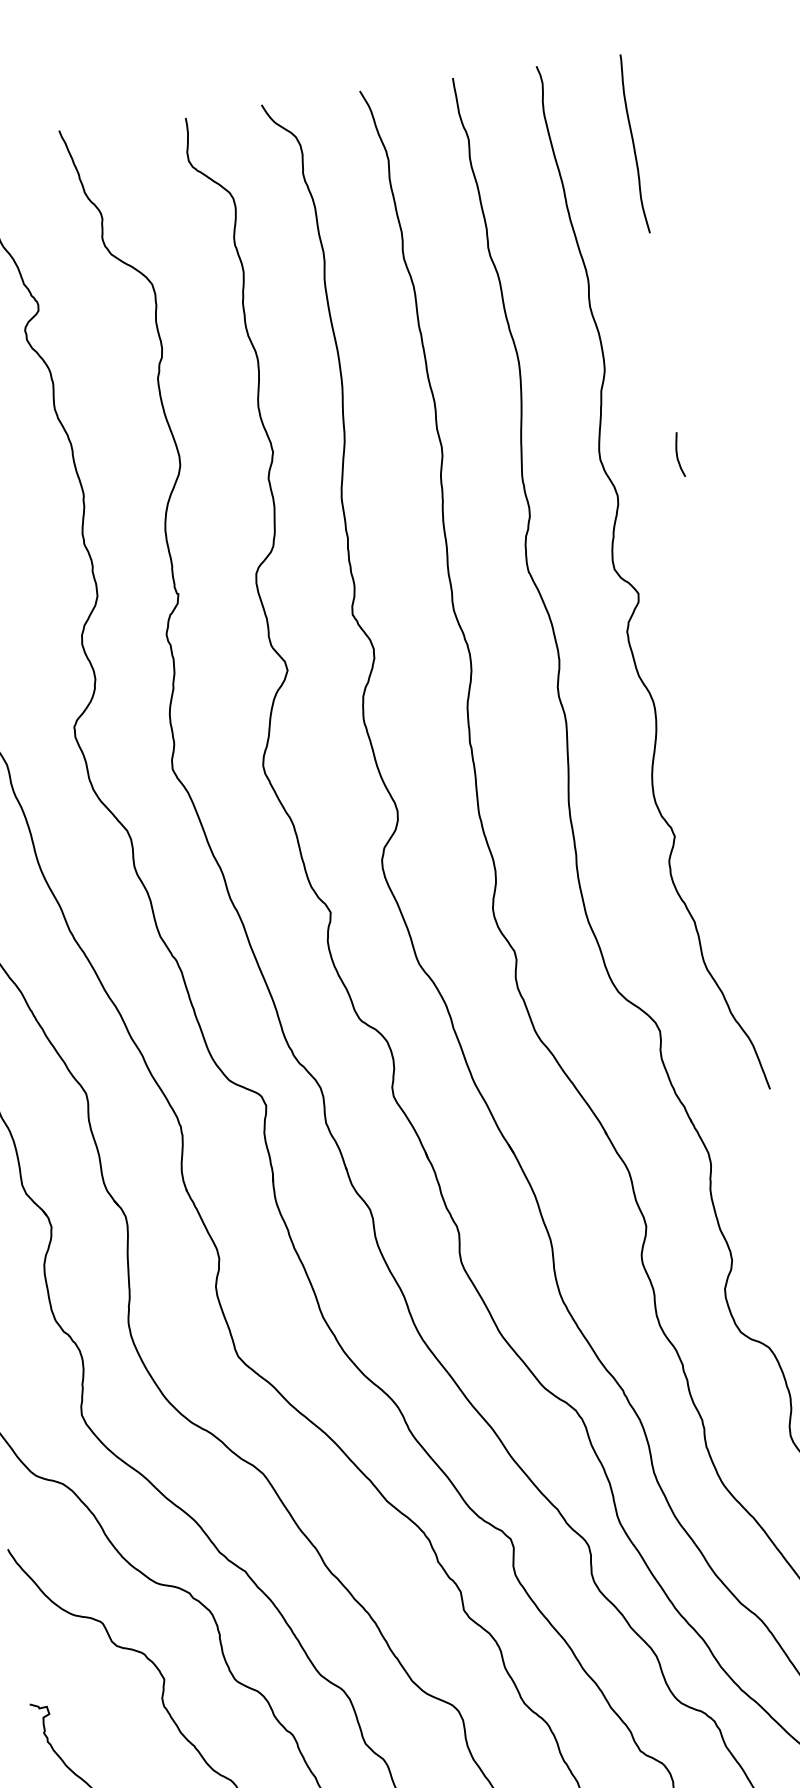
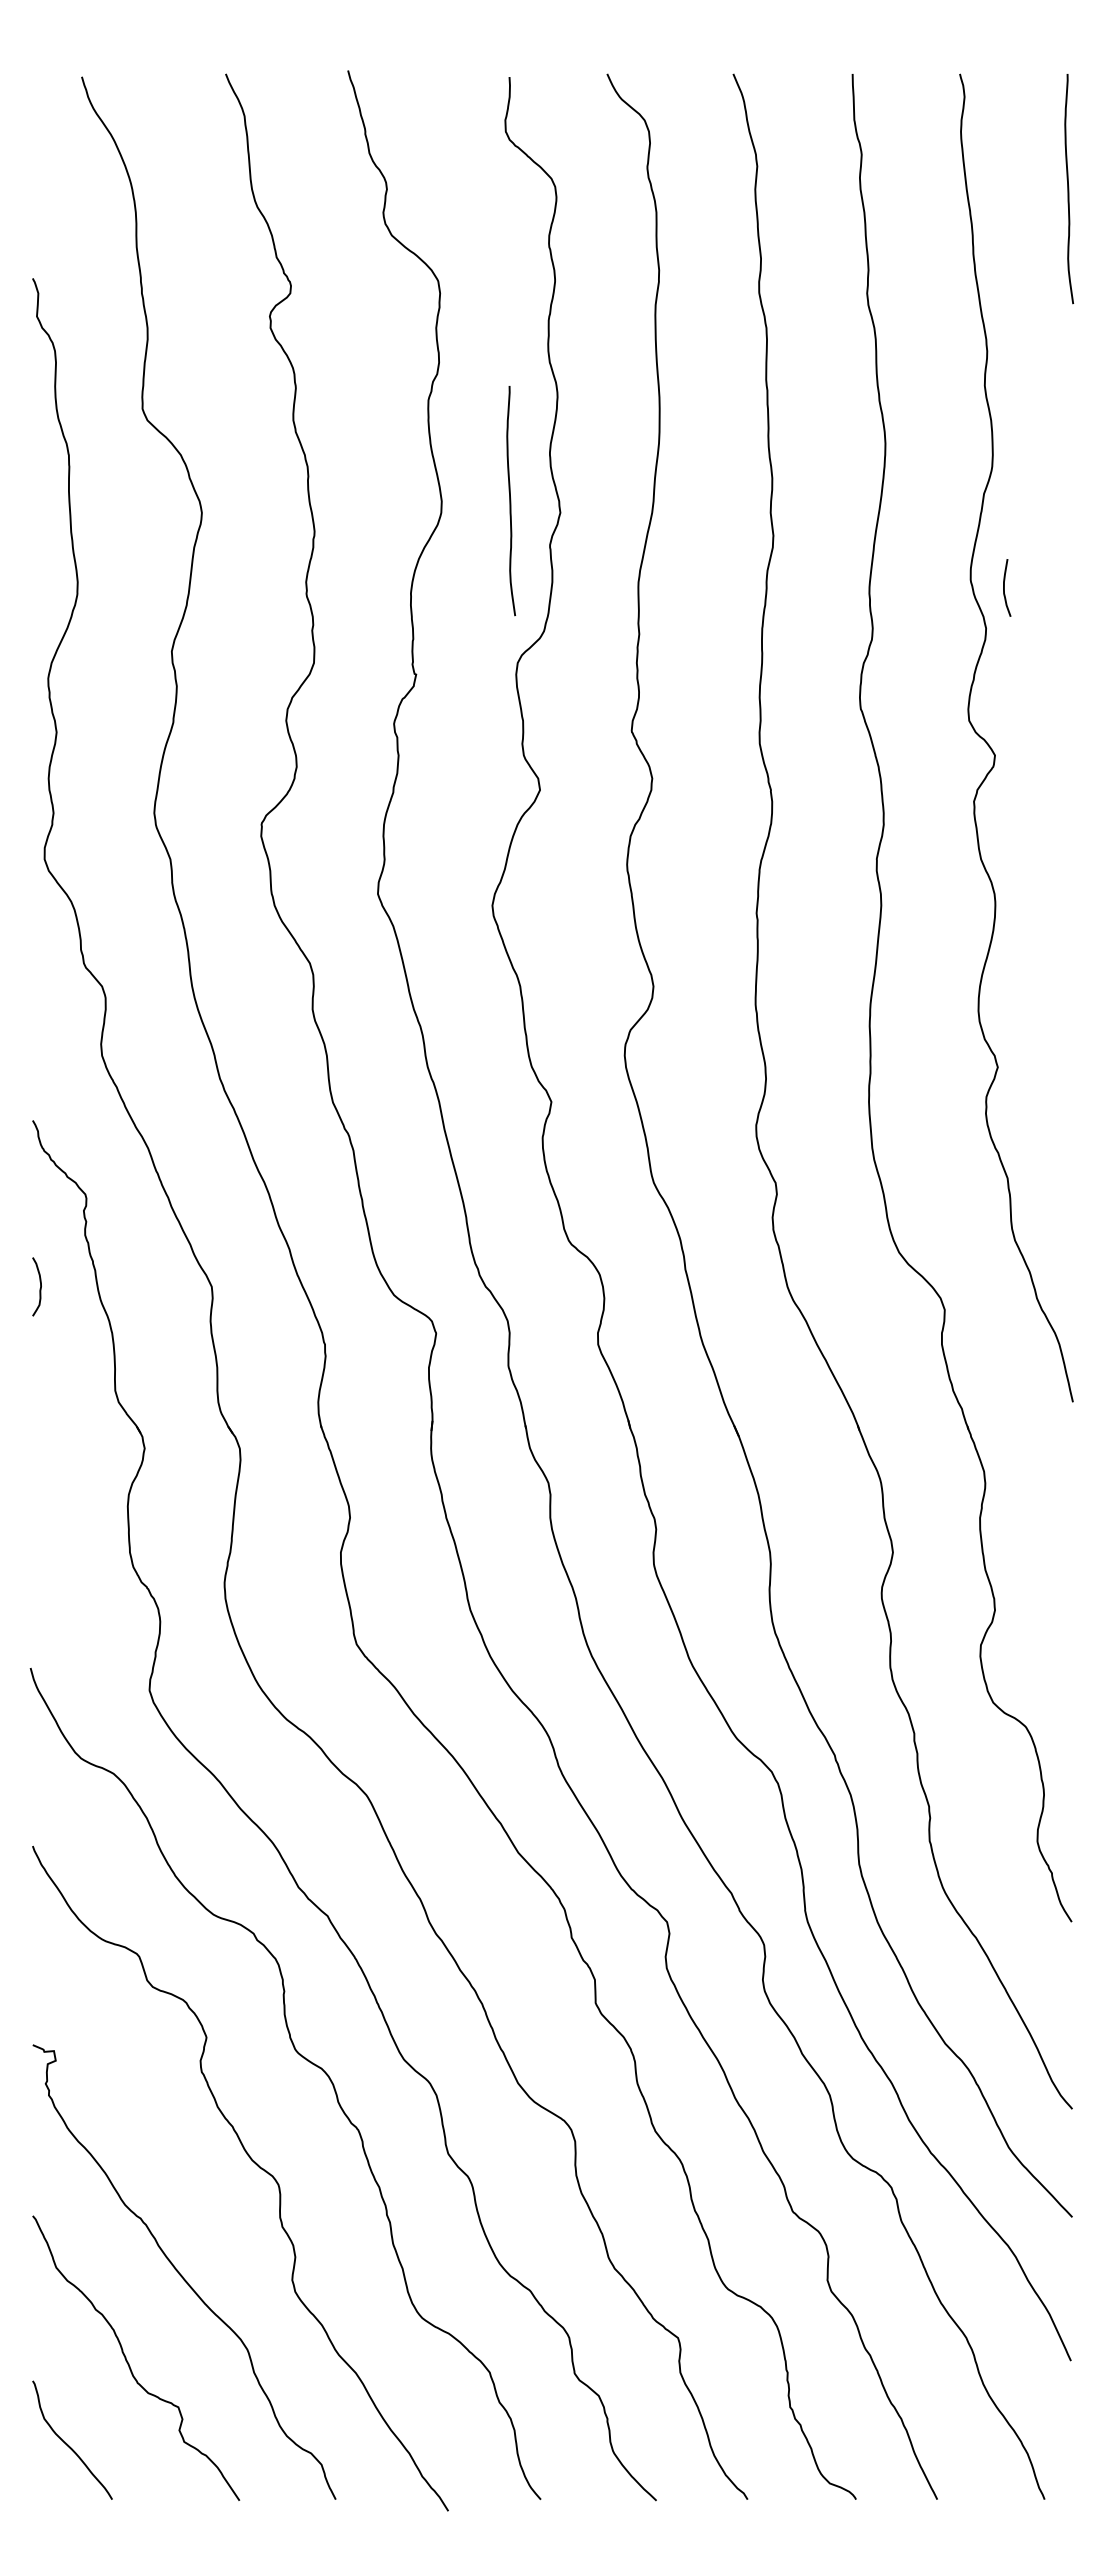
curve: (233, 448) -> (511, 501), added
curve: (677, 454) -> (1004, 587), moved

